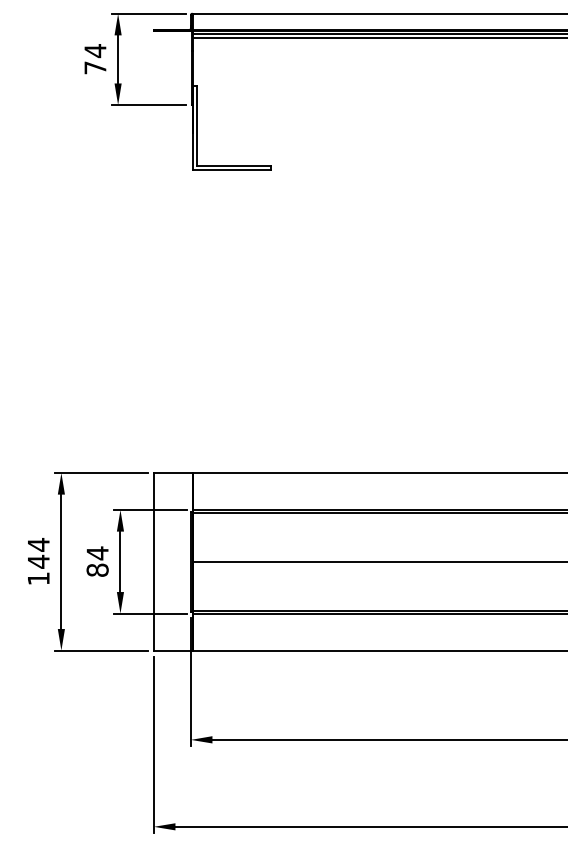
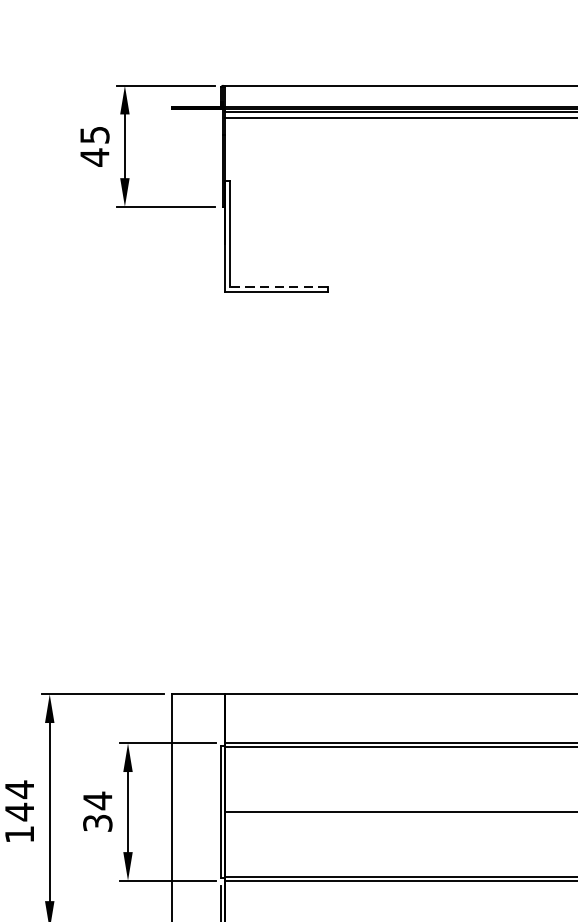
text: (95, 59) -> (94, 146), 74 -> 45
line: (234, 165) -> (279, 286), solid -> dashed
text: (97, 569) -> (97, 822), 84 -> 34

